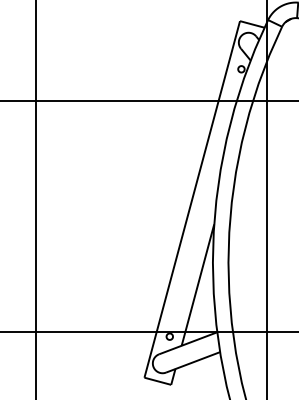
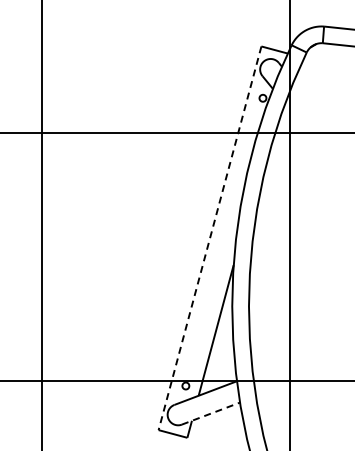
line: (192, 199) -> (210, 238), solid -> dashed
line: (193, 362) -> (211, 413), solid -> dashed

